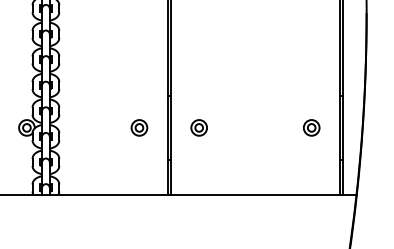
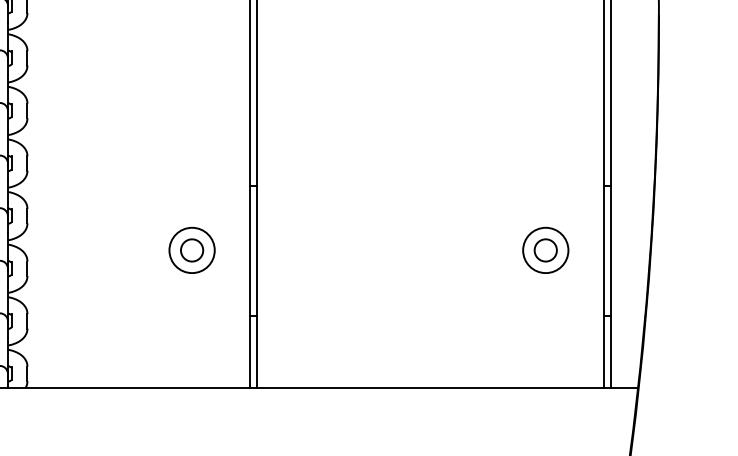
part: (139, 127) -> (192, 249), size x1.4
part: (198, 127) -> (313, 249), removed
part: (311, 127) -> (545, 249), size x1.4

